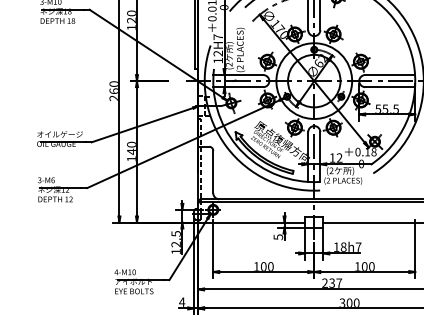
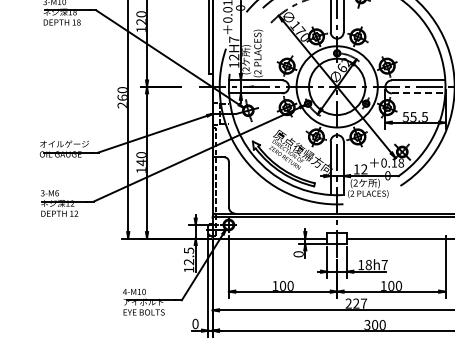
line: (390, 87) -> (418, 93), solid -> dashed
text: (278, 237) -> (298, 254), 5 -> 0
text: (332, 283) -> (356, 303), 237 -> 227
text: (182, 301) -> (195, 323), 4 -> 0

